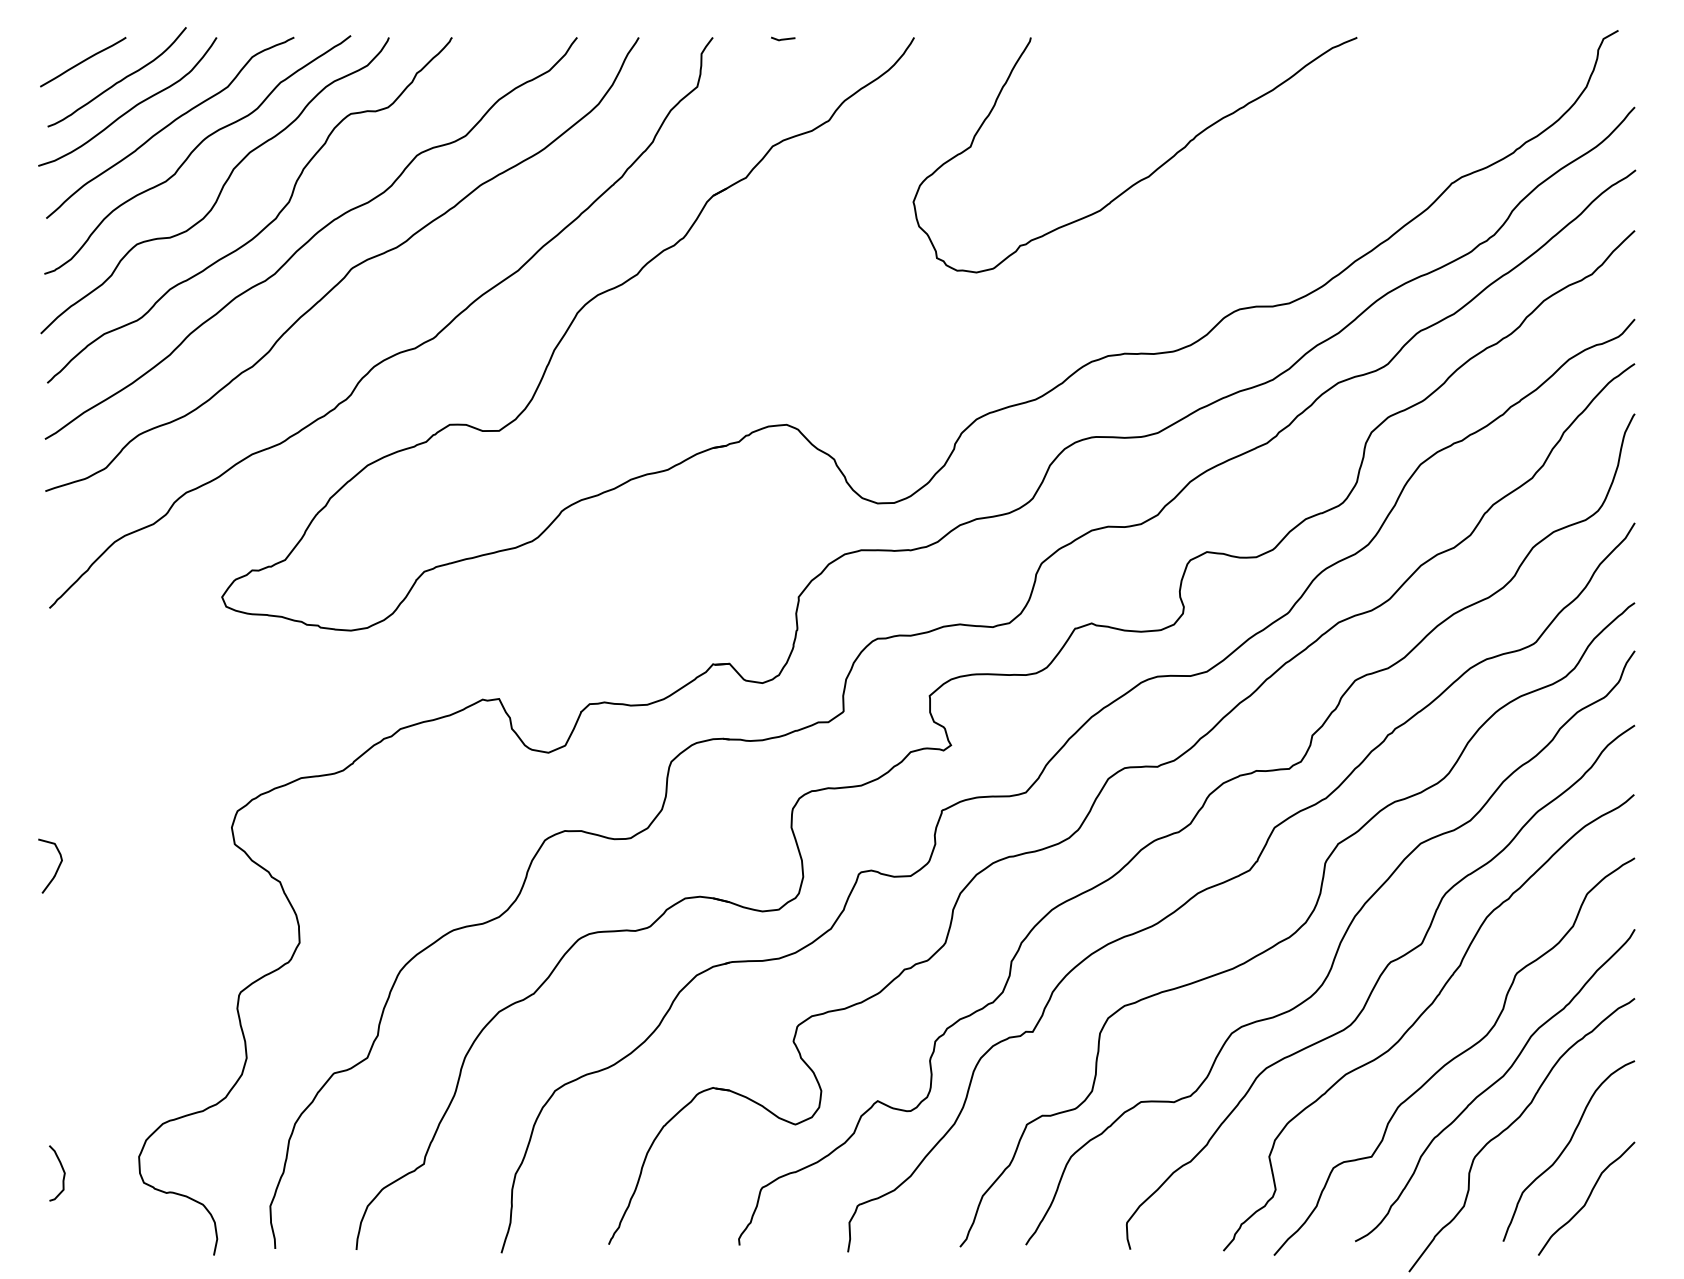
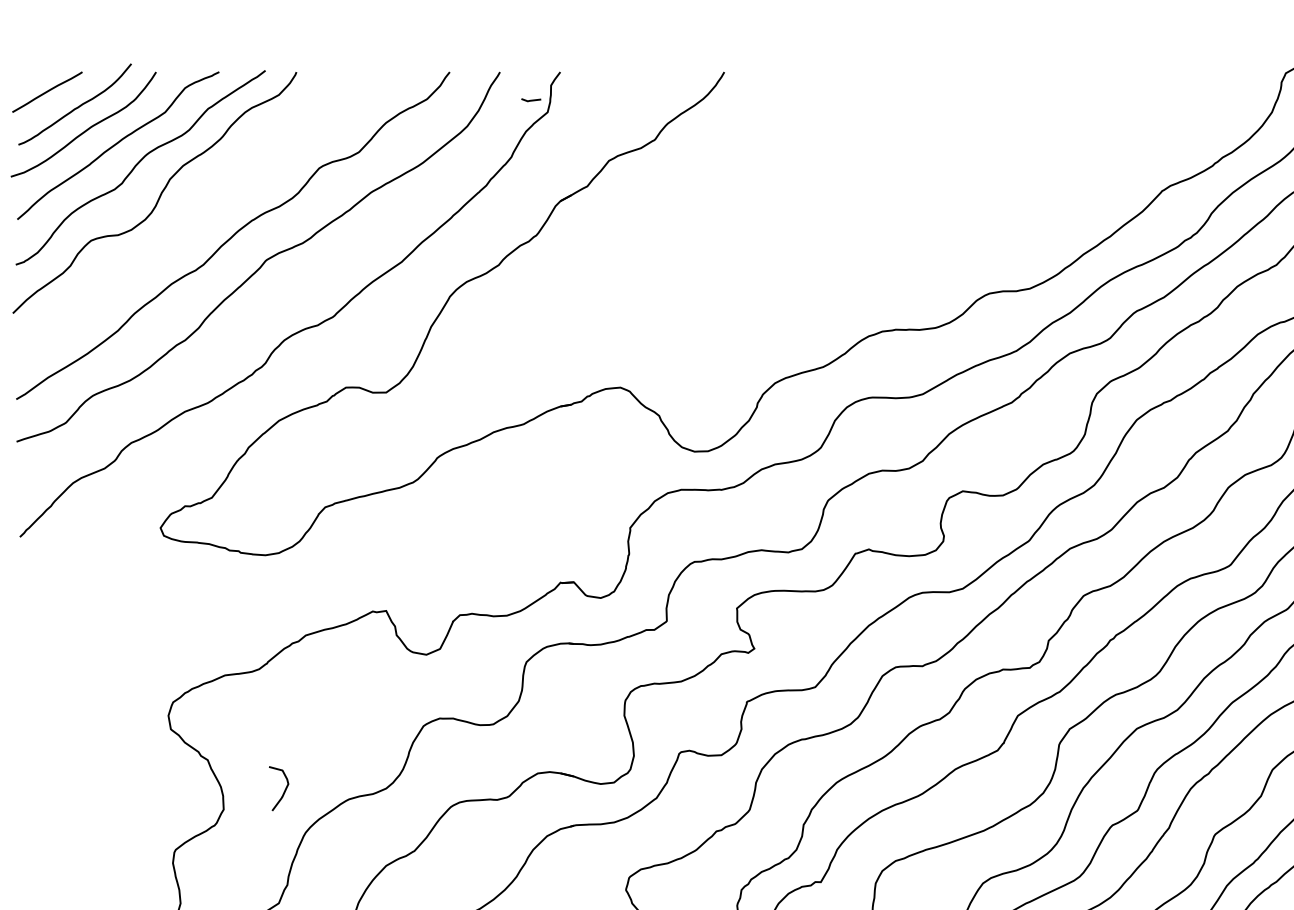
line: (783, 38) -> (531, 99), moved
curve: (1150, 173) -> (916, 182), removed
curve: (265, 226) -> (195, 226), removed
curve: (56, 869) -> (283, 791), moved

